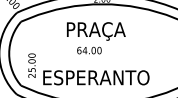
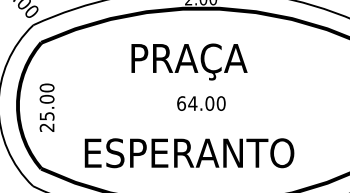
text: (89, 50) -> (201, 103), moved
text: (31, 65) -> (46, 107), moved

